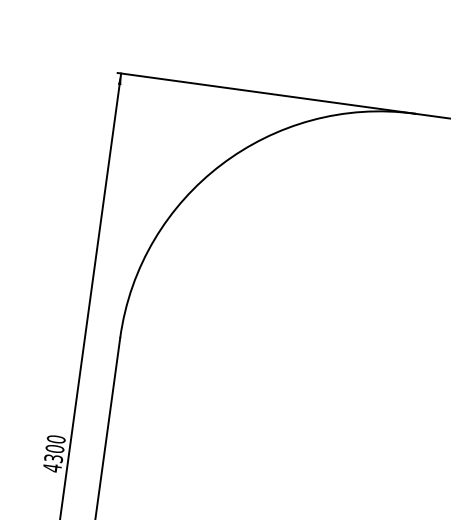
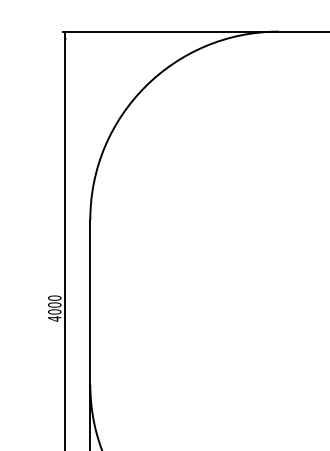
text: (53, 457) -> (54, 311), 4300 -> 4000

